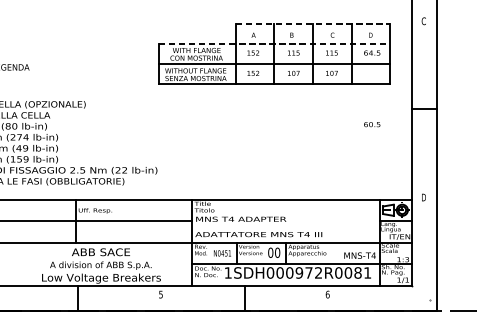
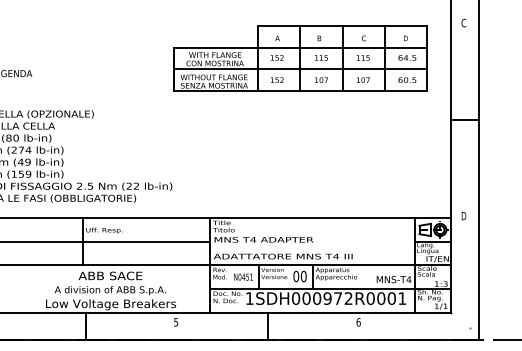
line: (312, 23) -> (342, 25), dashed -> solid
line: (274, 43) -> (300, 47), dashed -> solid
text: (372, 123) -> (407, 79), moved
text: (357, 272) -> (391, 298), 1SDH000972R0081 -> 1SDH000972R0001

